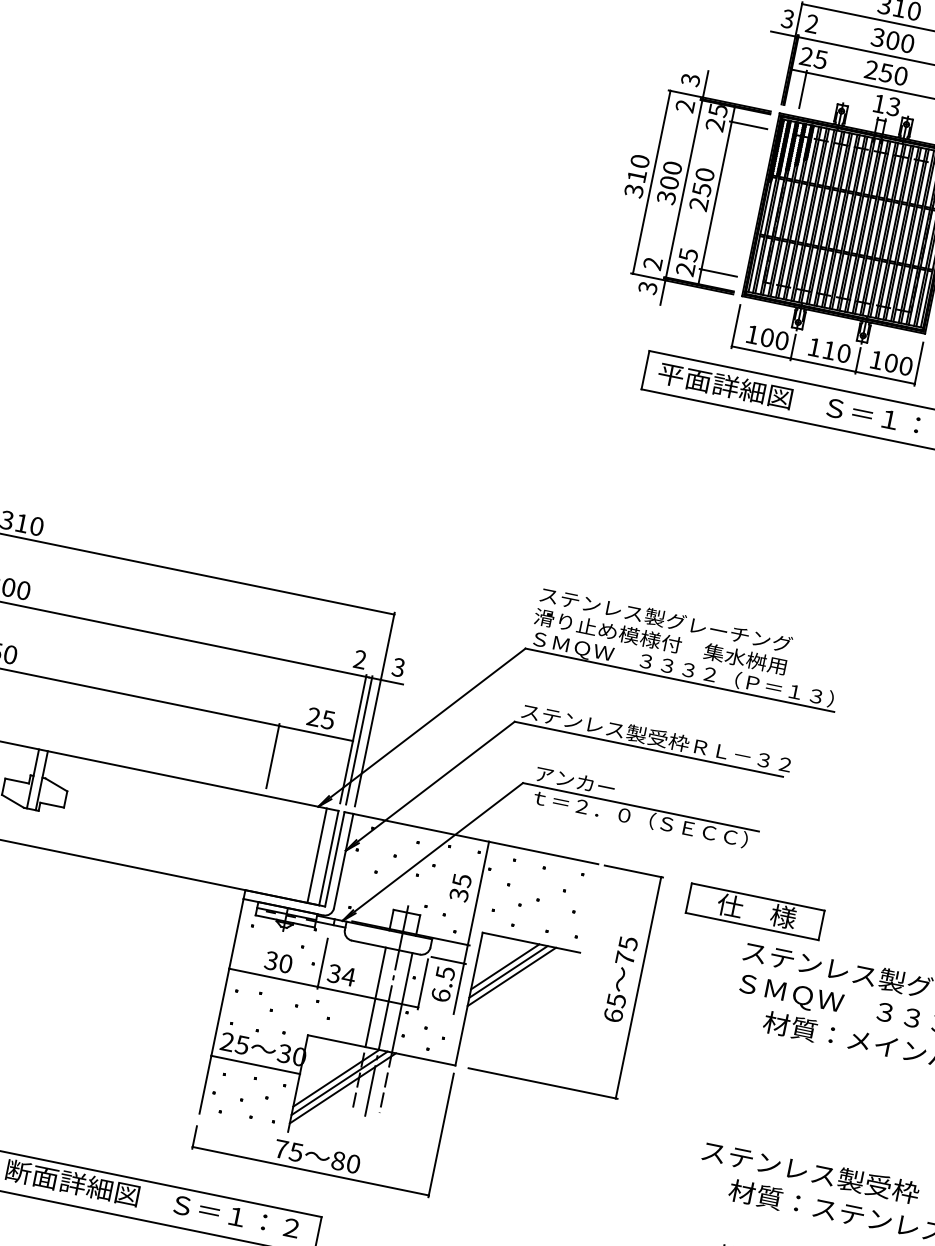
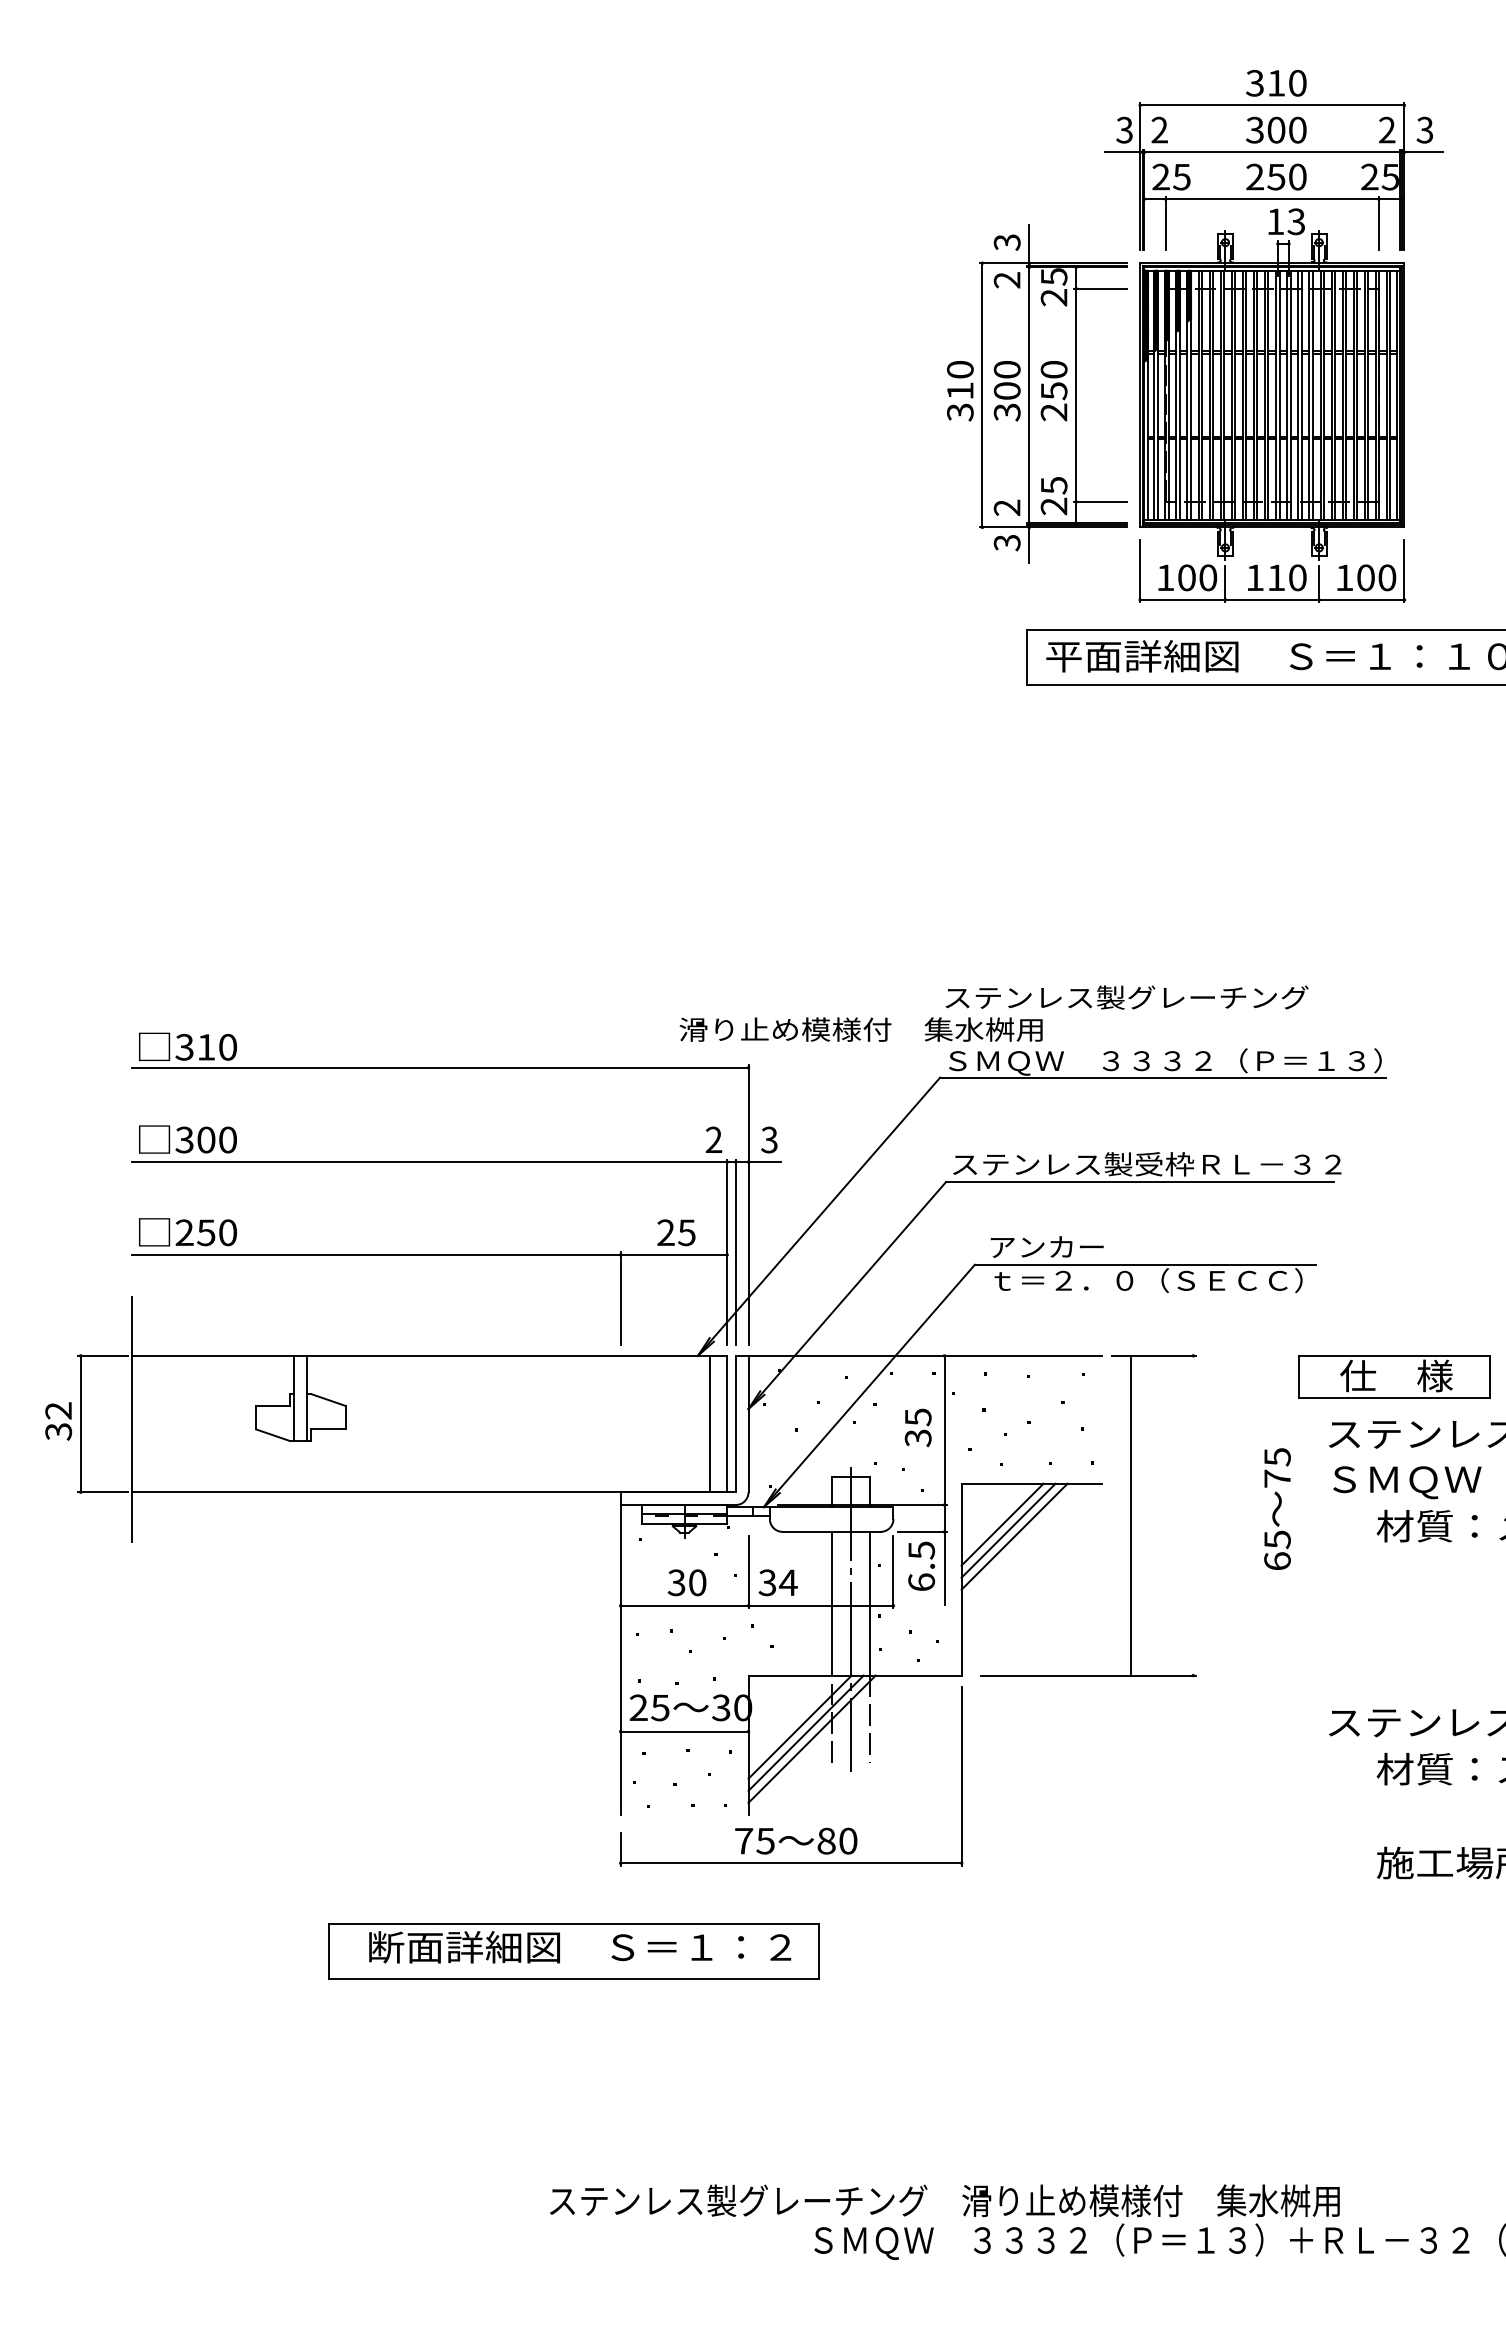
text: (659, 641) -> (860, 1029), moved
part: (755, 911) -> (1394, 1376), moved
text: (620, 979) -> (1277, 1508), moved
line: (638, 987) -> (1131, 1515), moved

